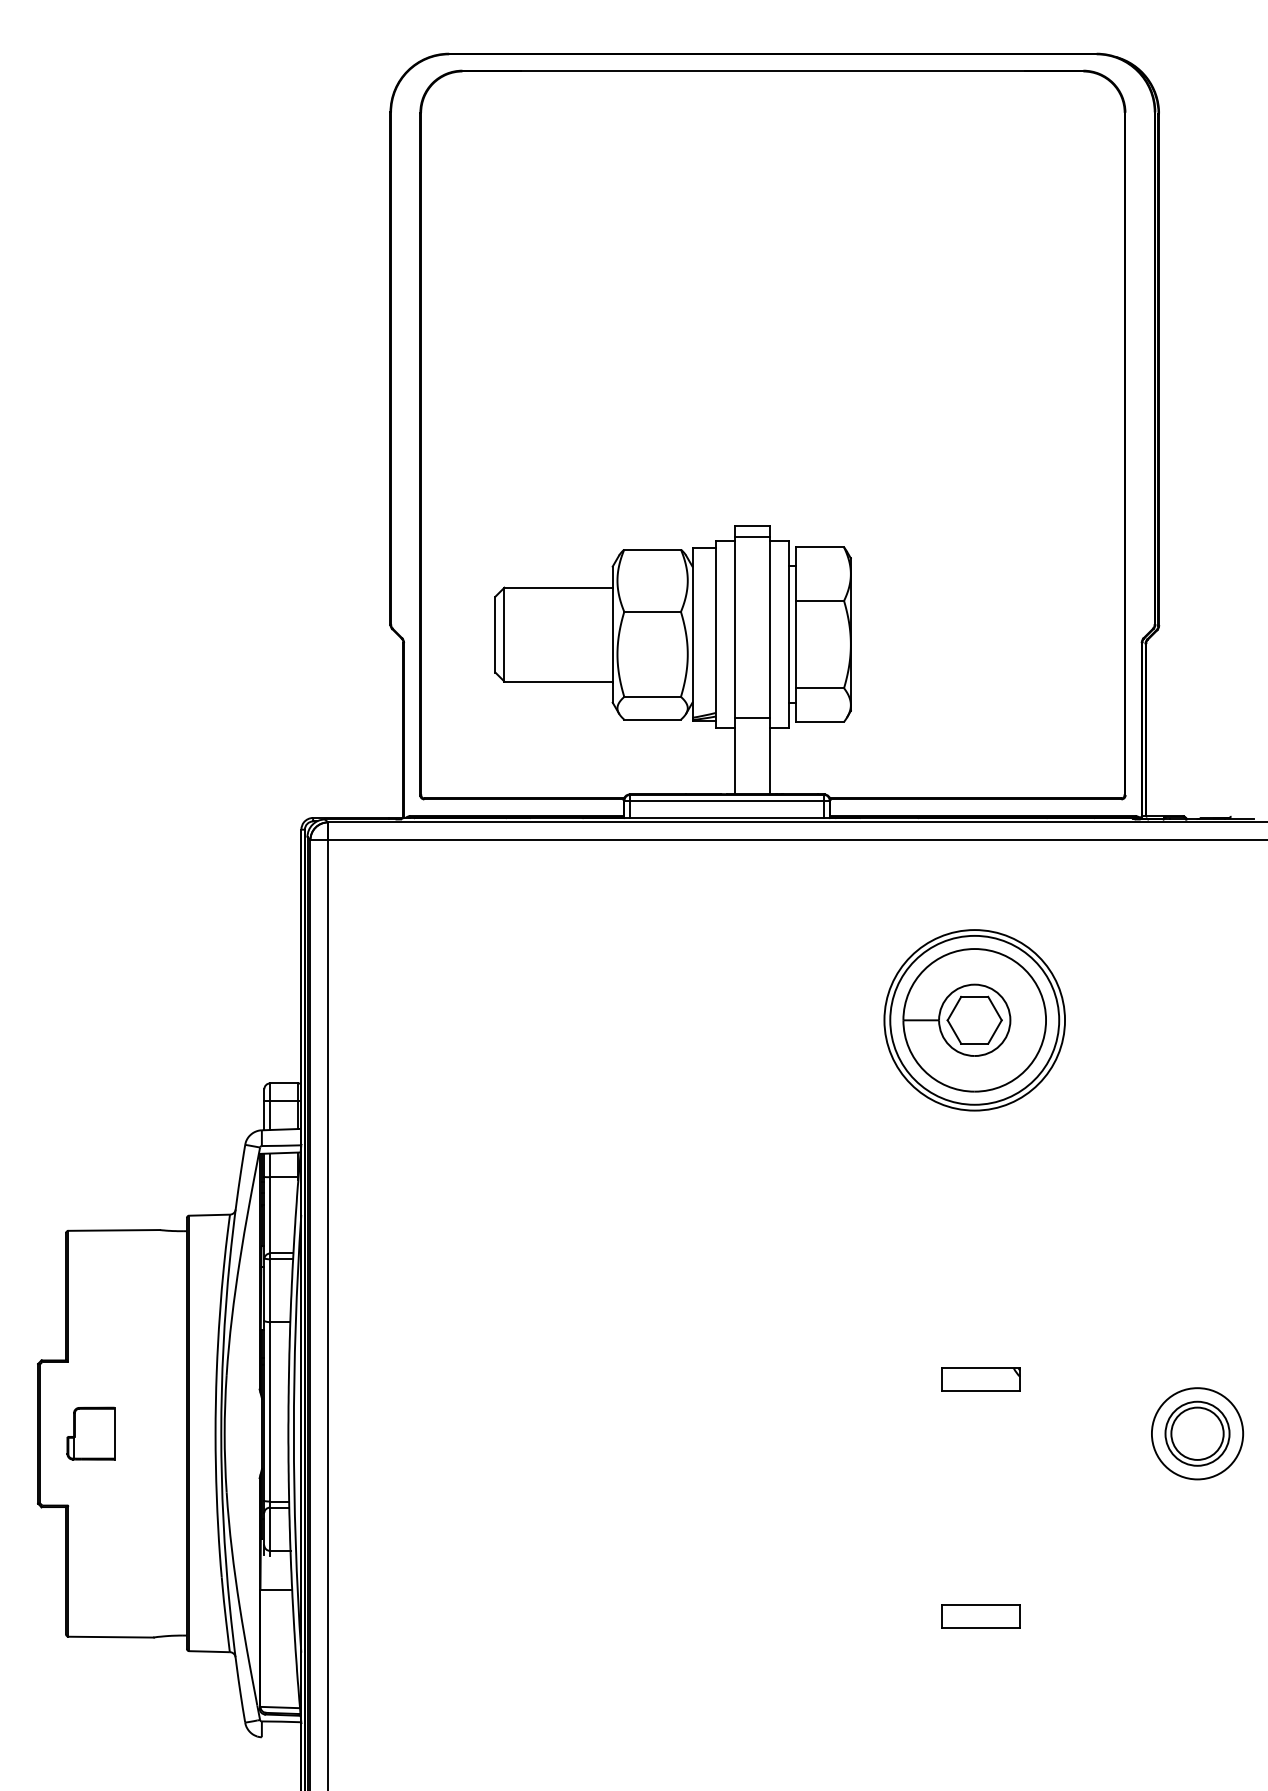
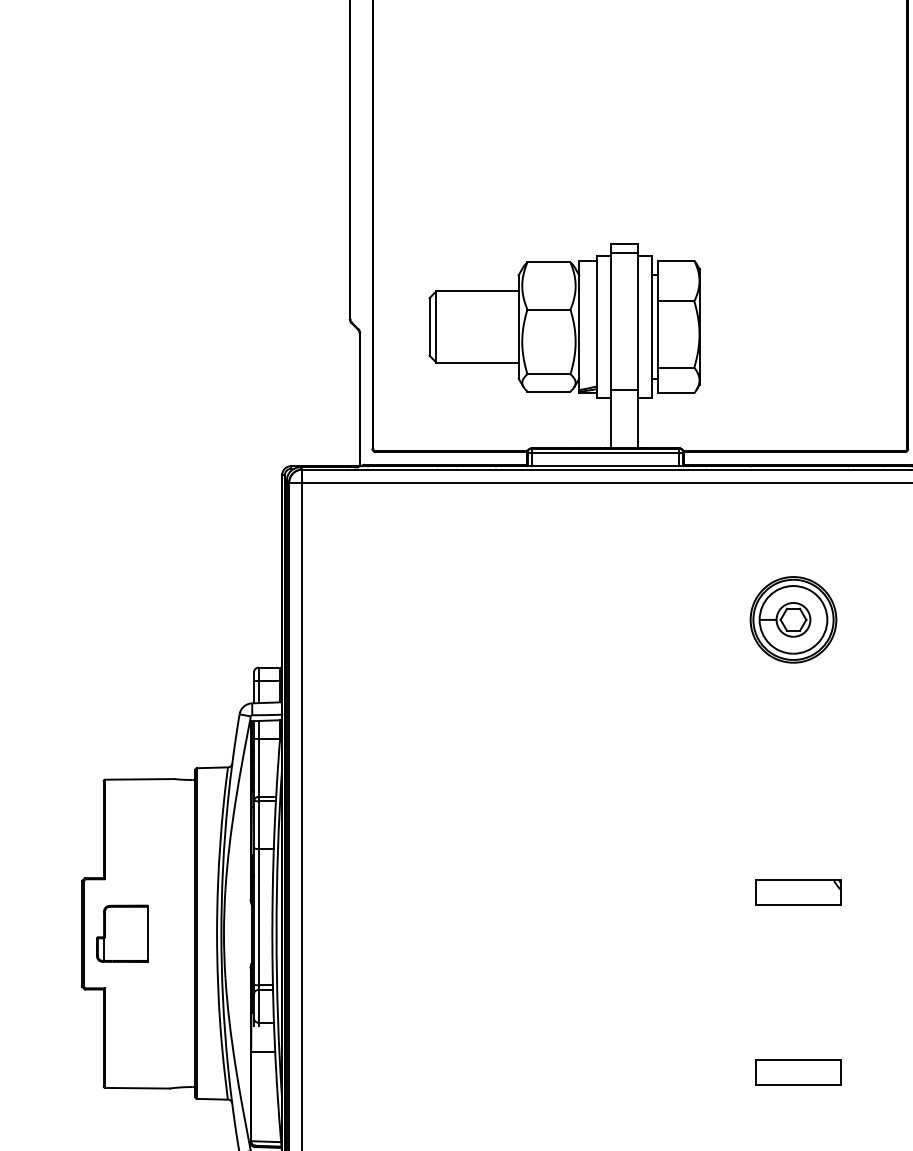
part: (974, 1020) -> (793, 619), size x0.62
part: (980, 1379) -> (797, 892), size x1.43
part: (90, 1433) -> (122, 933), size x1.43
part: (980, 1616) -> (797, 1072), size x1.43

